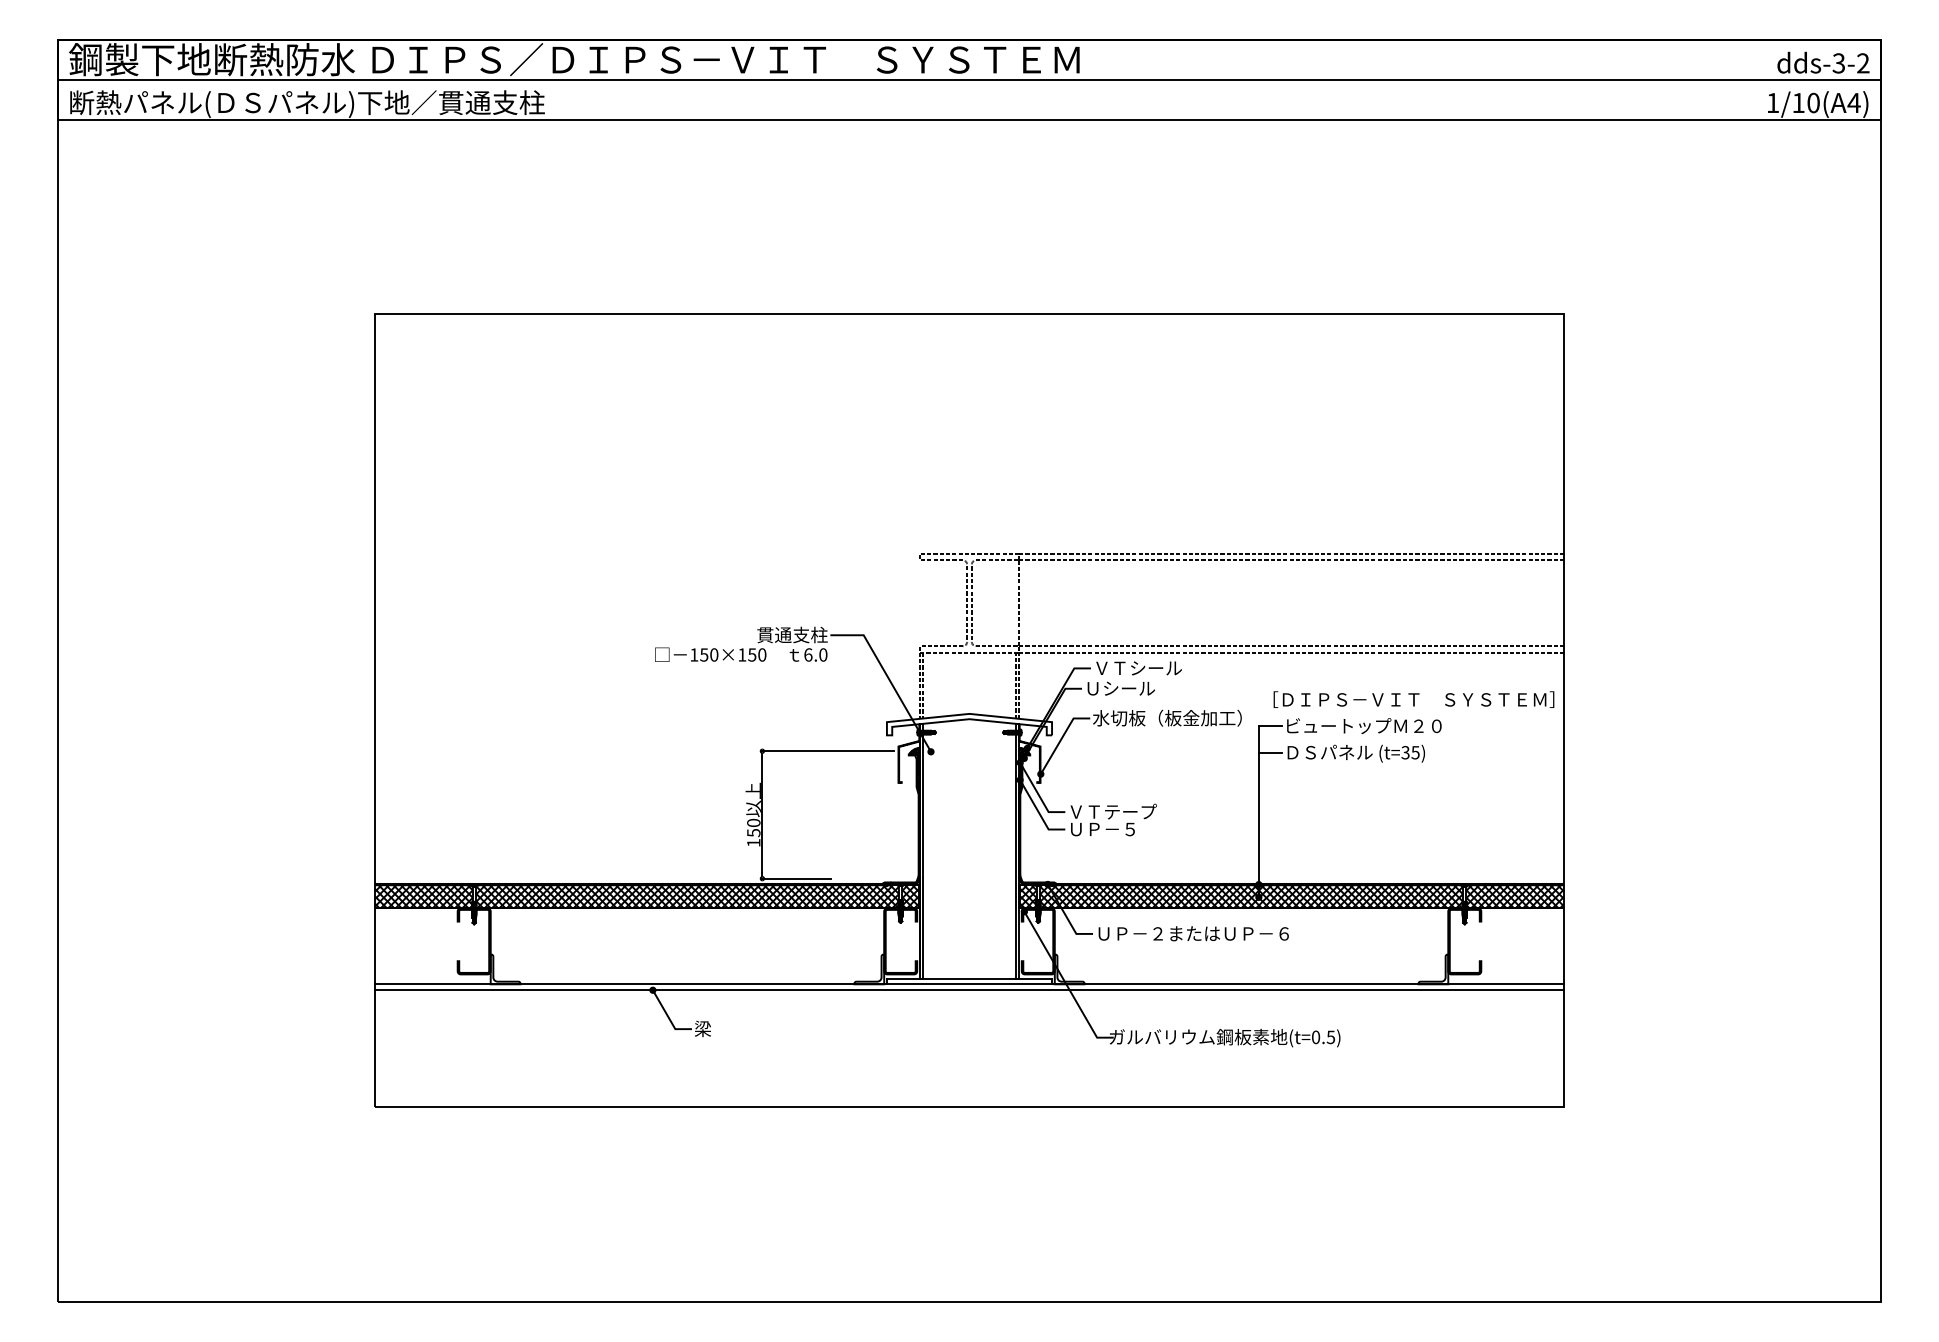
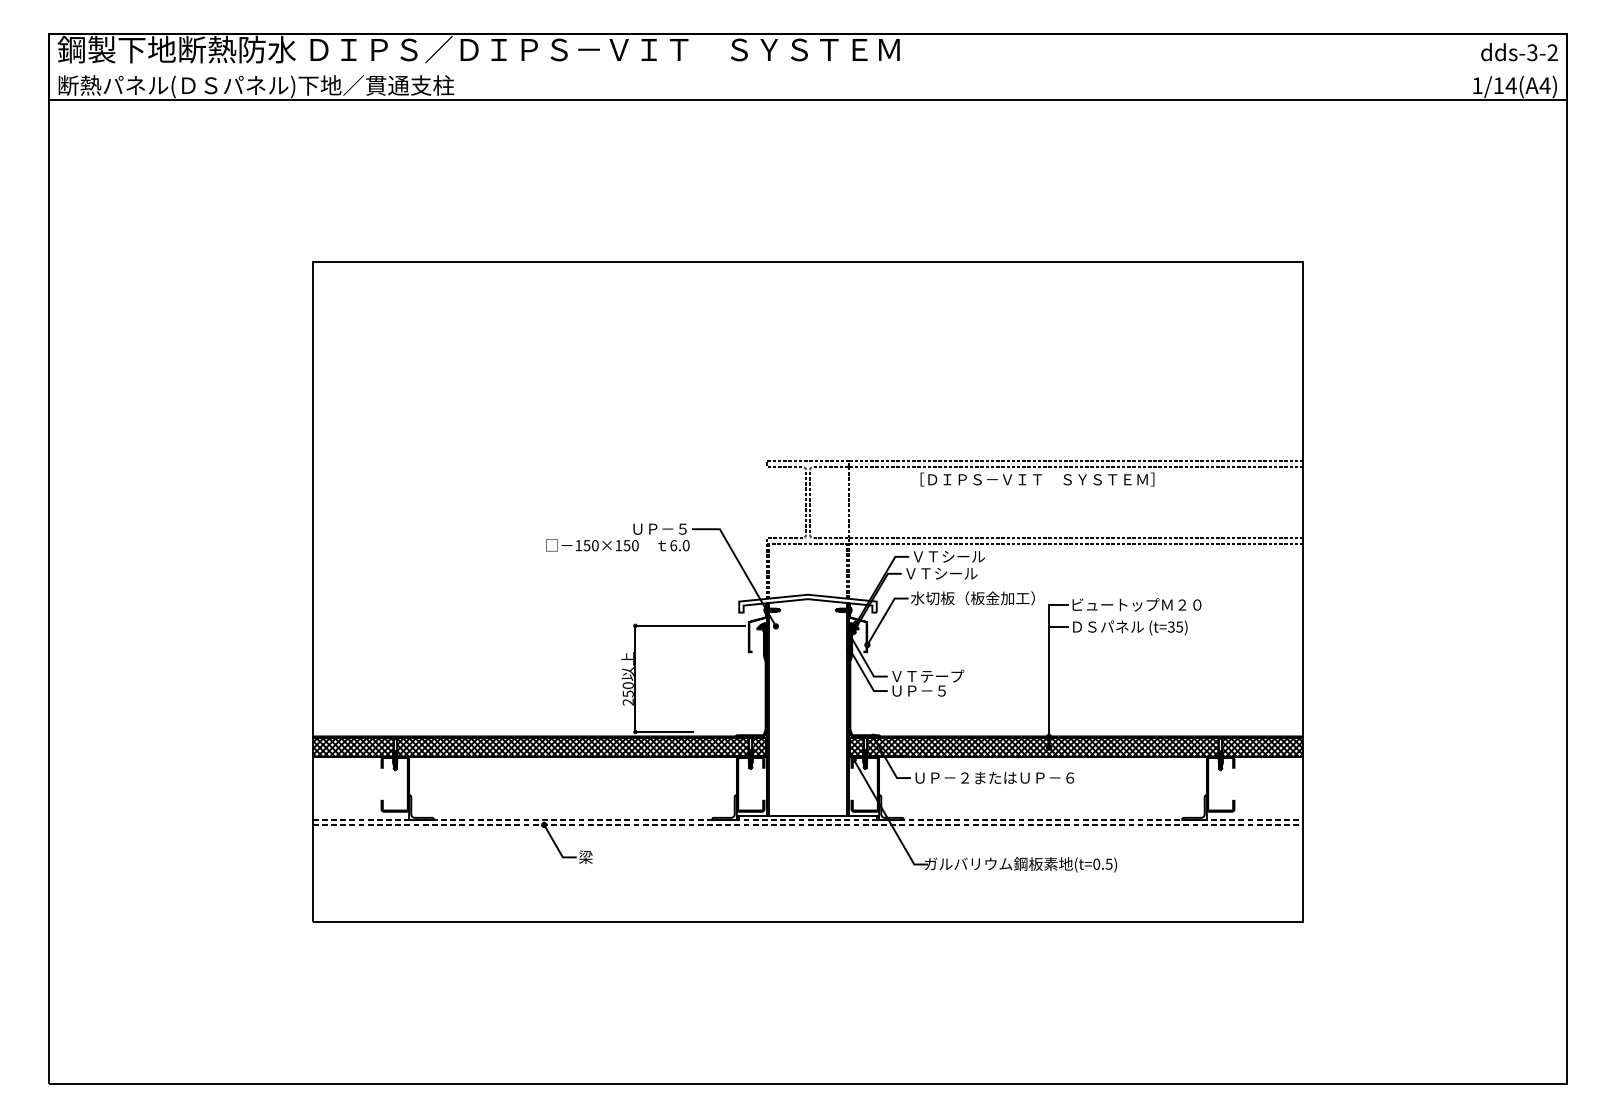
line: (969, 79) -> (808, 66), removed
text: (1813, 102) -> (1511, 85), 1/10(A4) -> 1/14(A4)
text: (792, 634) -> (660, 528), 貫通支柱 -> ＵＰ－５
text: (1129, 688) -> (941, 573), Ｕシール -> ＶＴシール
text: (1413, 699) -> (1037, 479), moved
text: (753, 842) -> (628, 701), 150 -> 250
line: (969, 984) -> (808, 820), solid -> dashed
line: (969, 990) -> (808, 825), solid -> dashed

